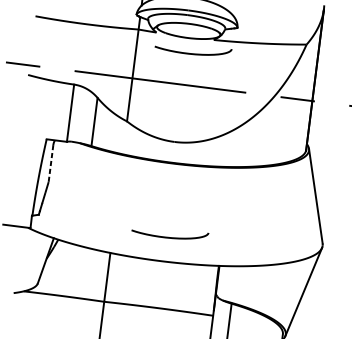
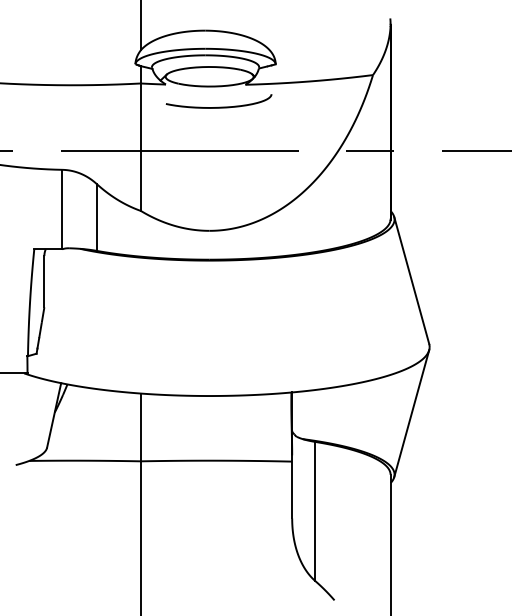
line: (51, 163) -> (44, 281), dashed -> solid
curve: (169, 236) -> (218, 361), removed

